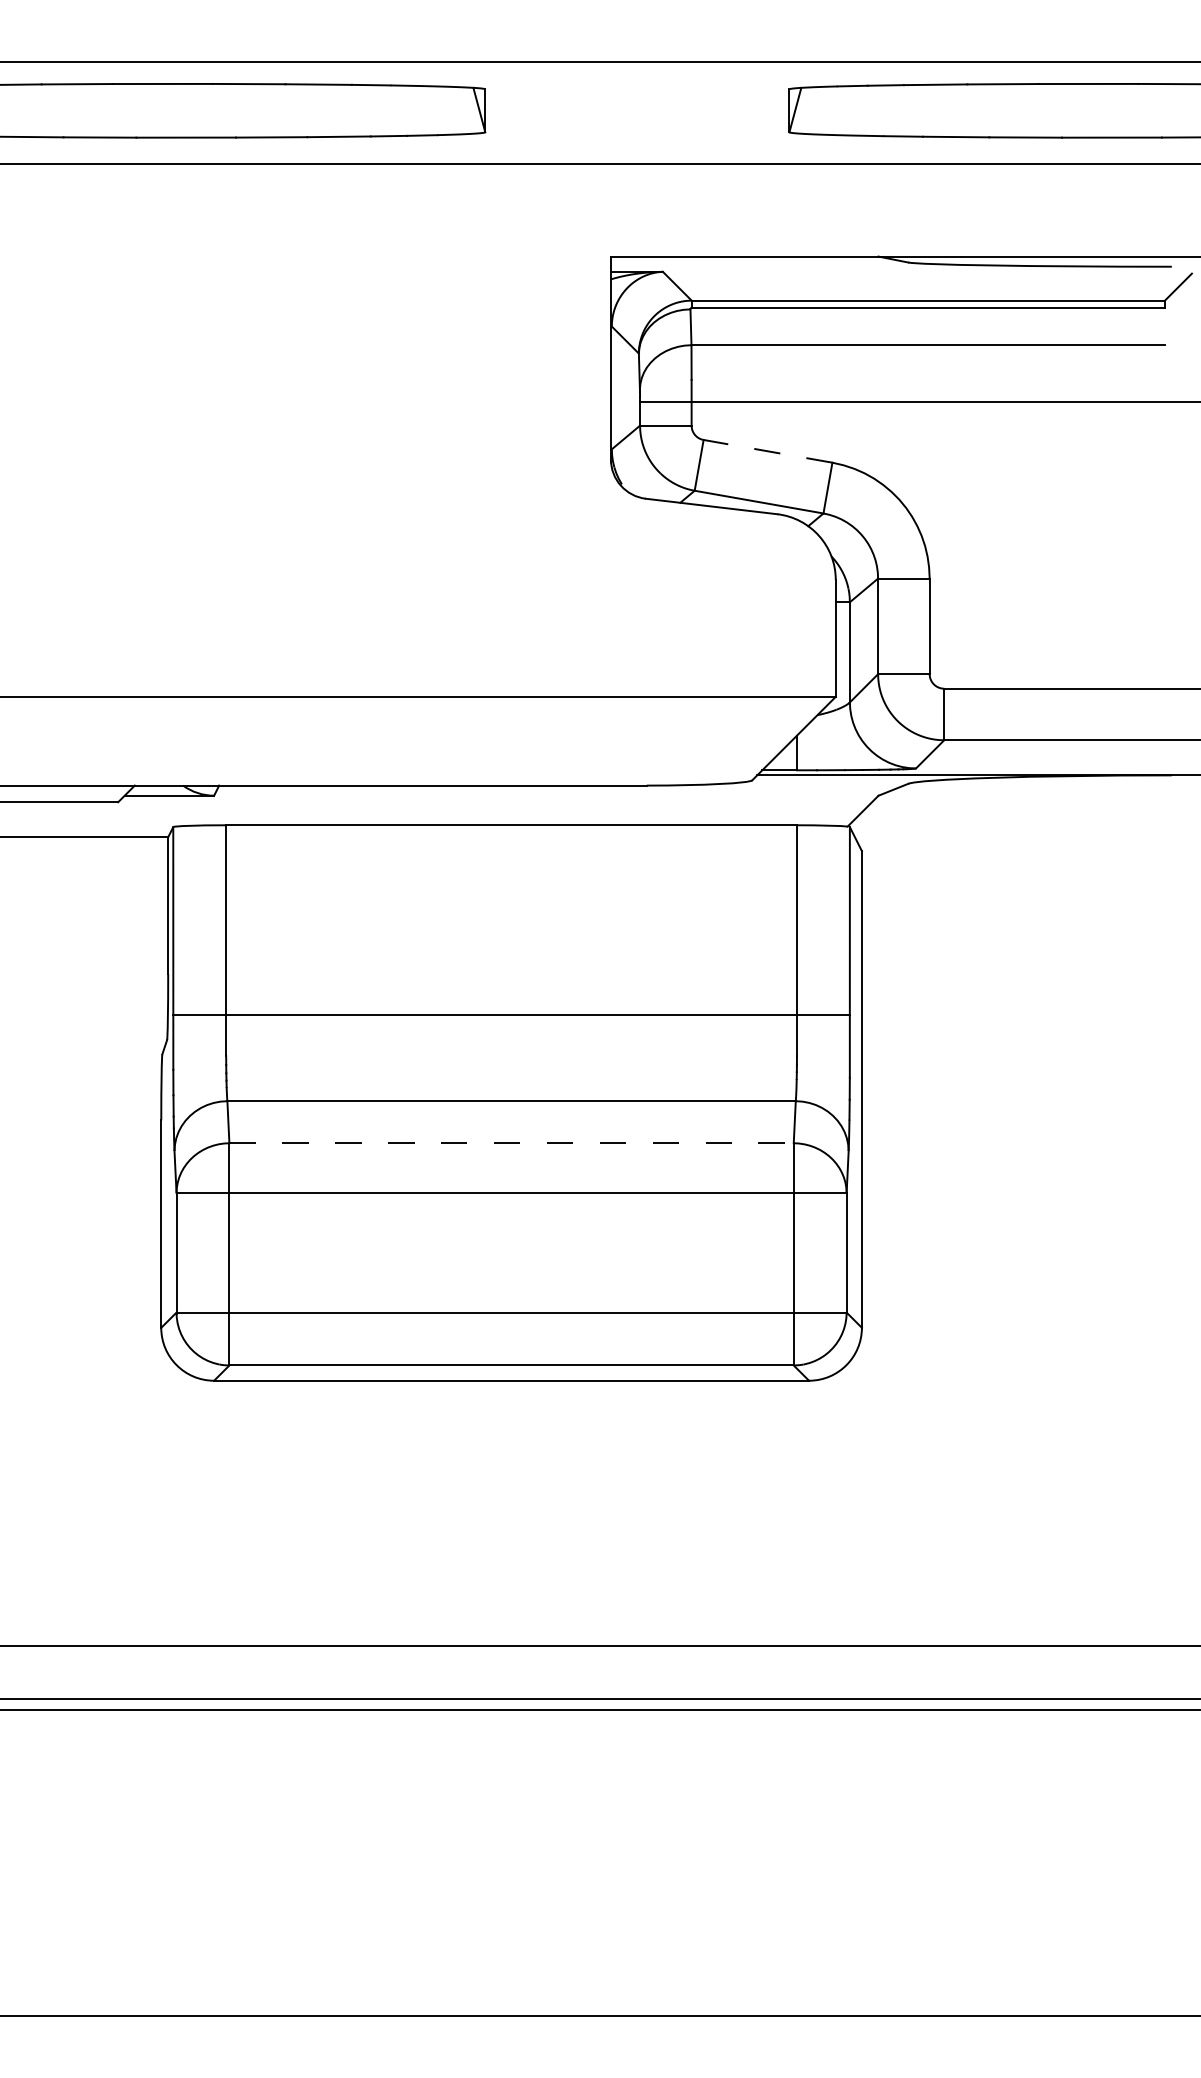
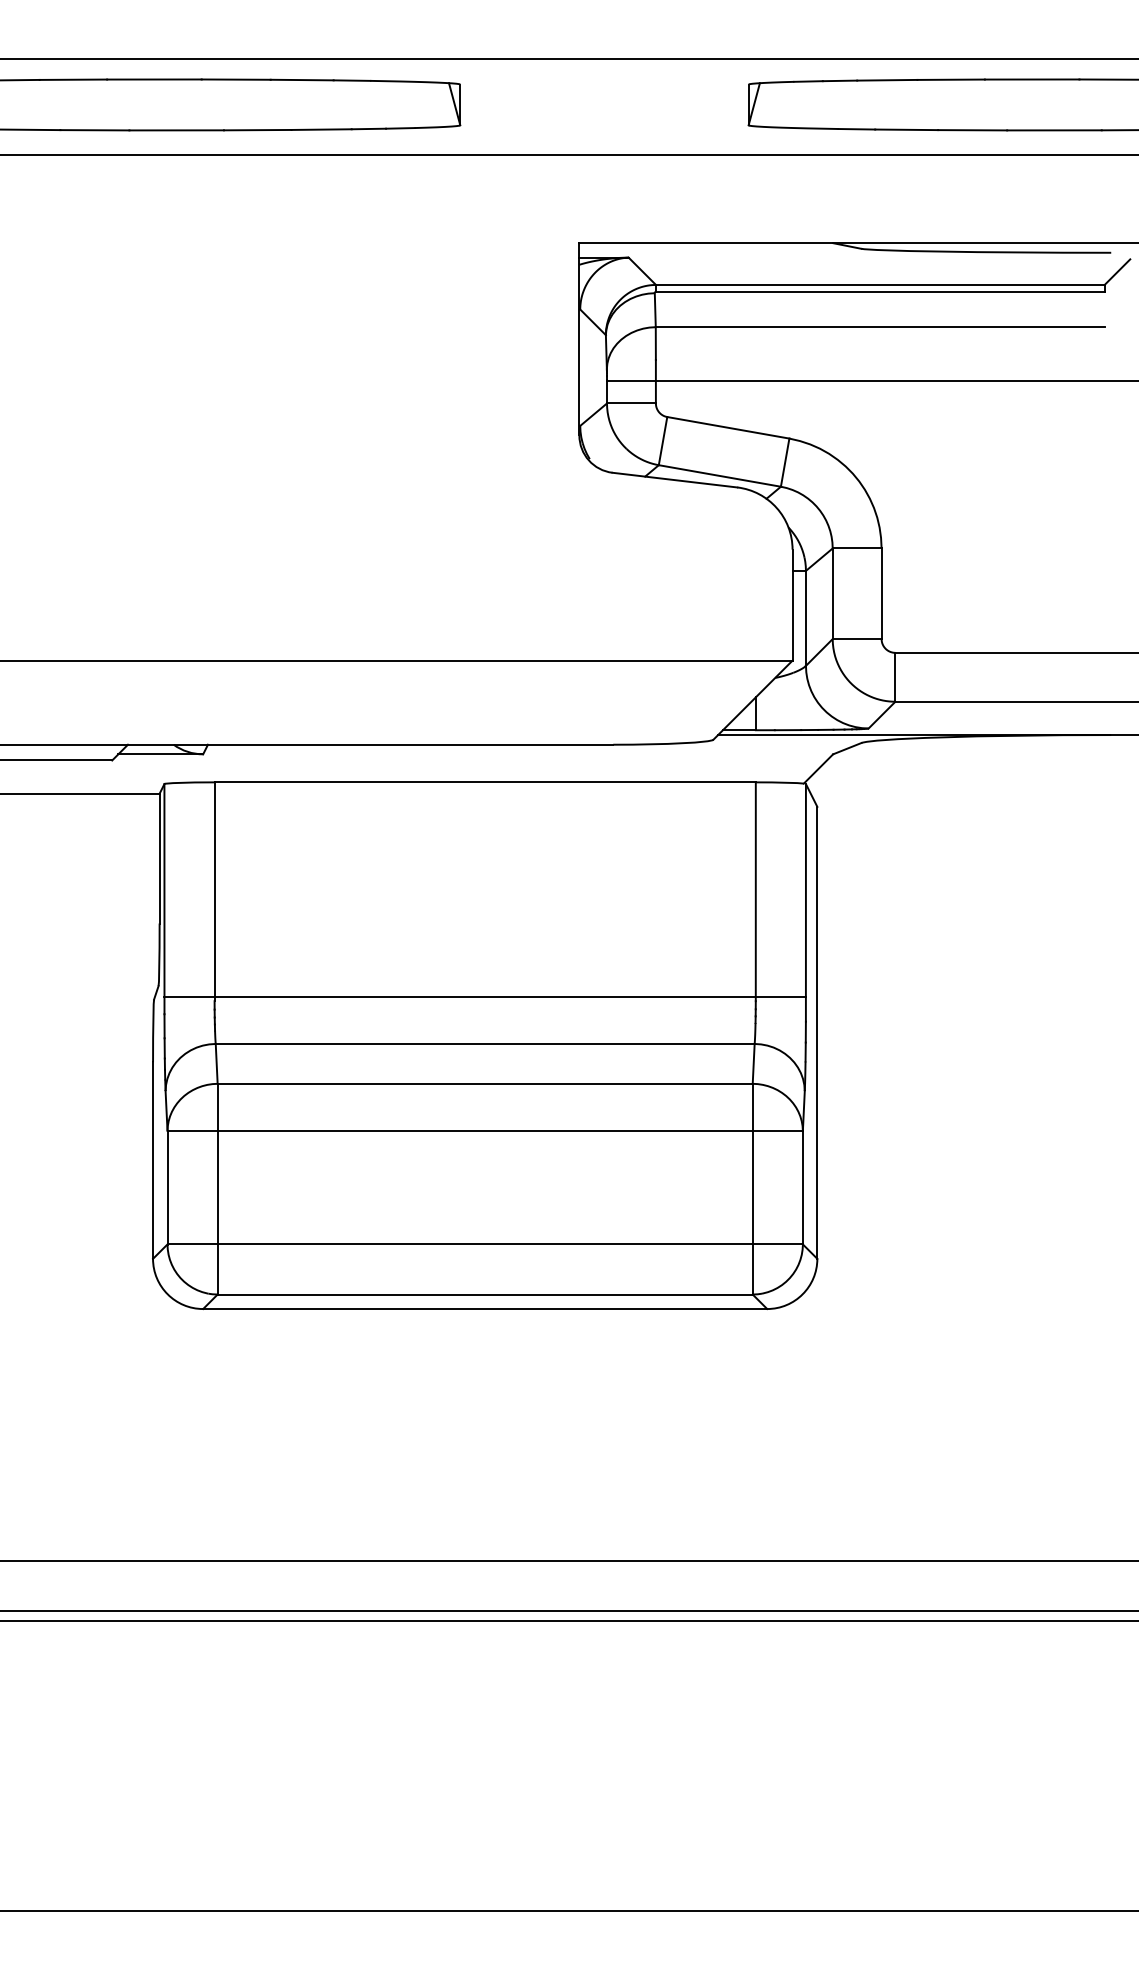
line: (768, 451) -> (728, 427), dashed -> solid
line: (510, 1014) -> (484, 996), moved
line: (511, 1142) -> (485, 1083), dashed -> solid

